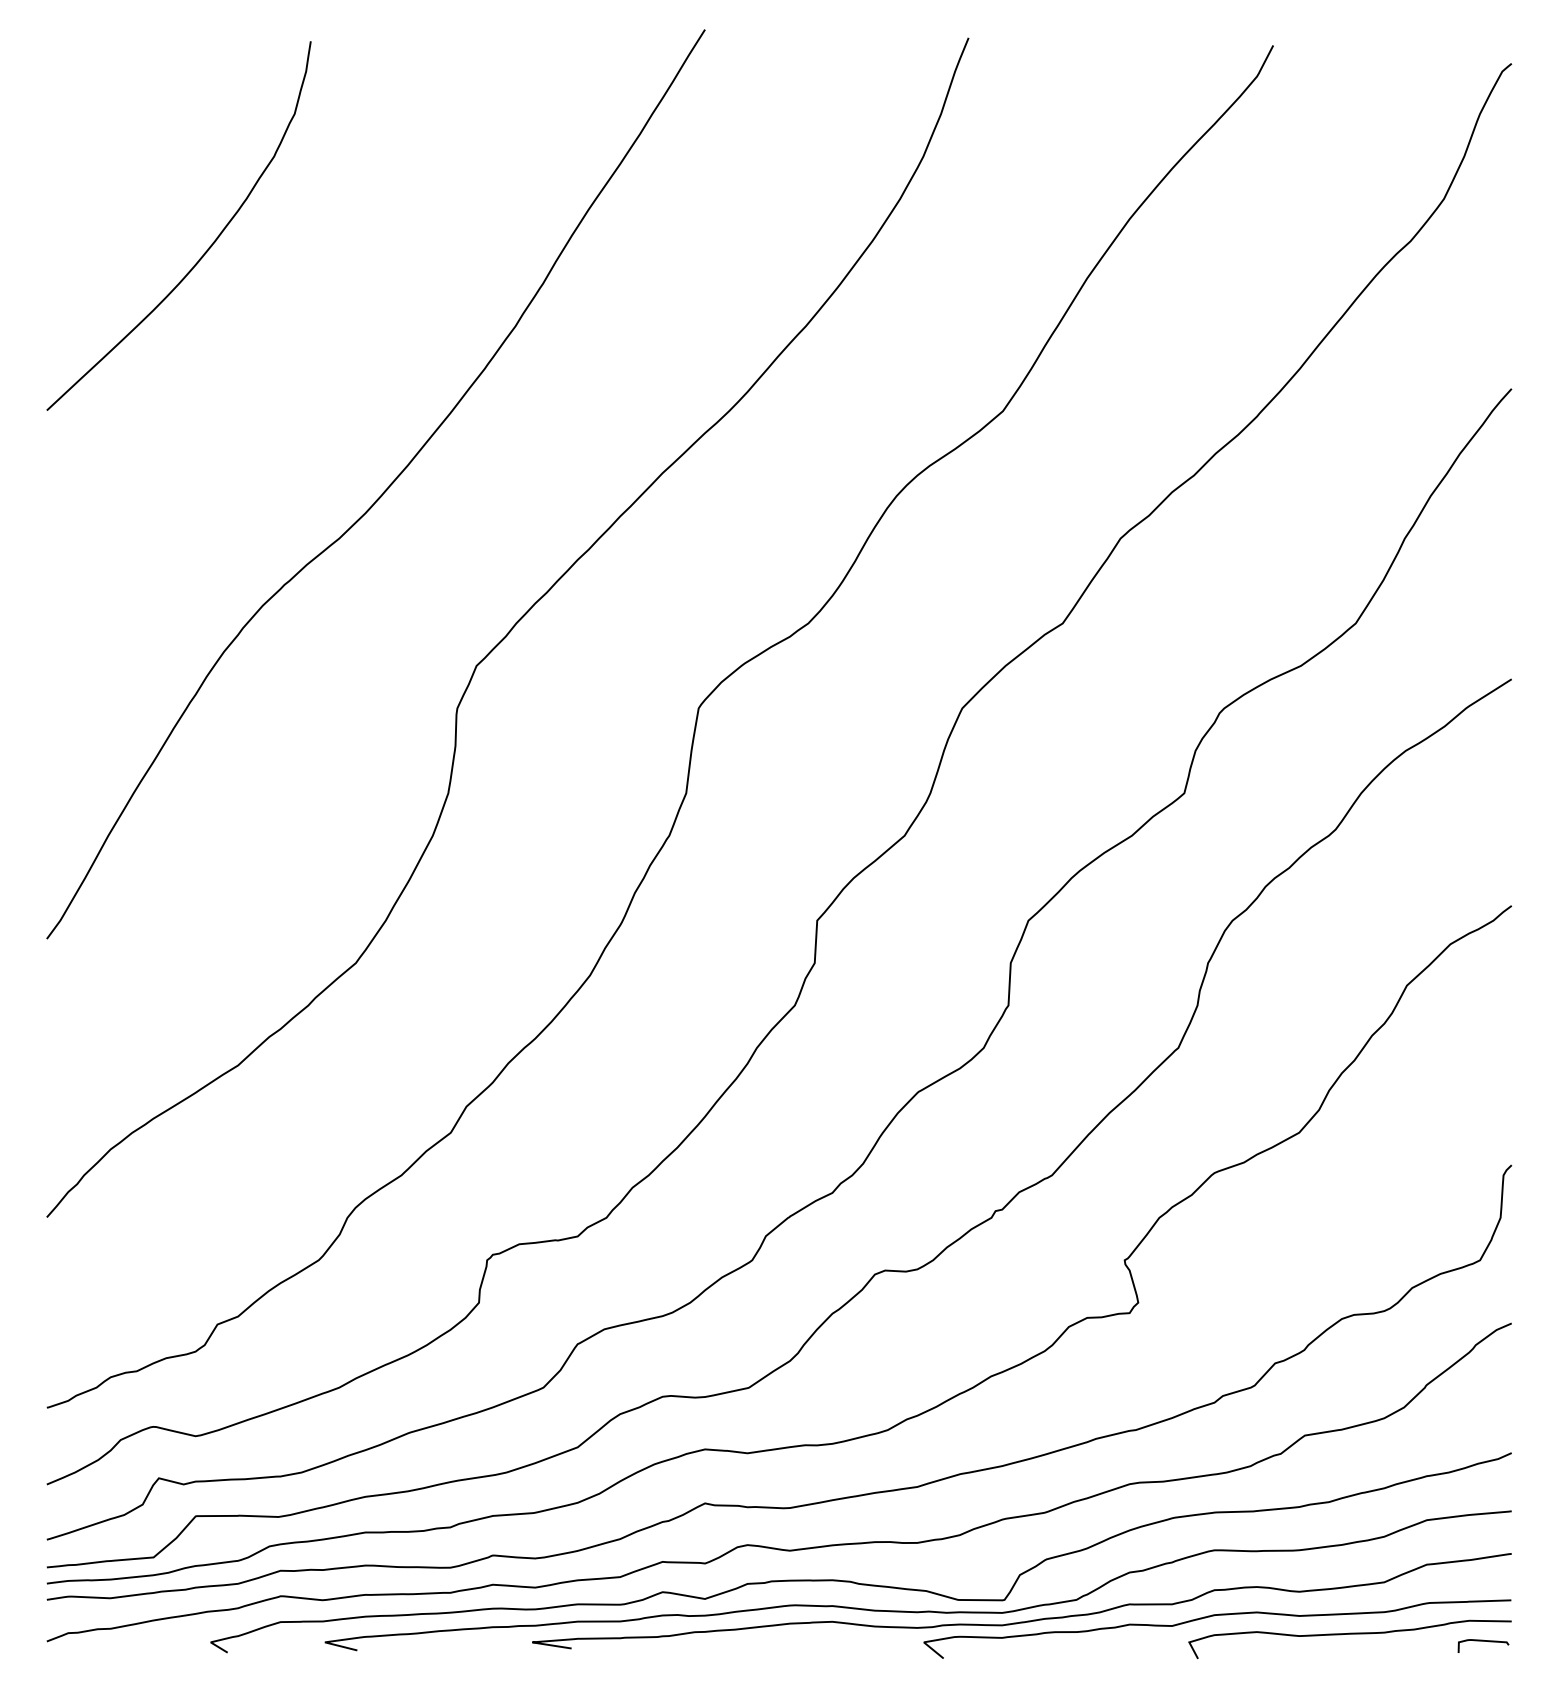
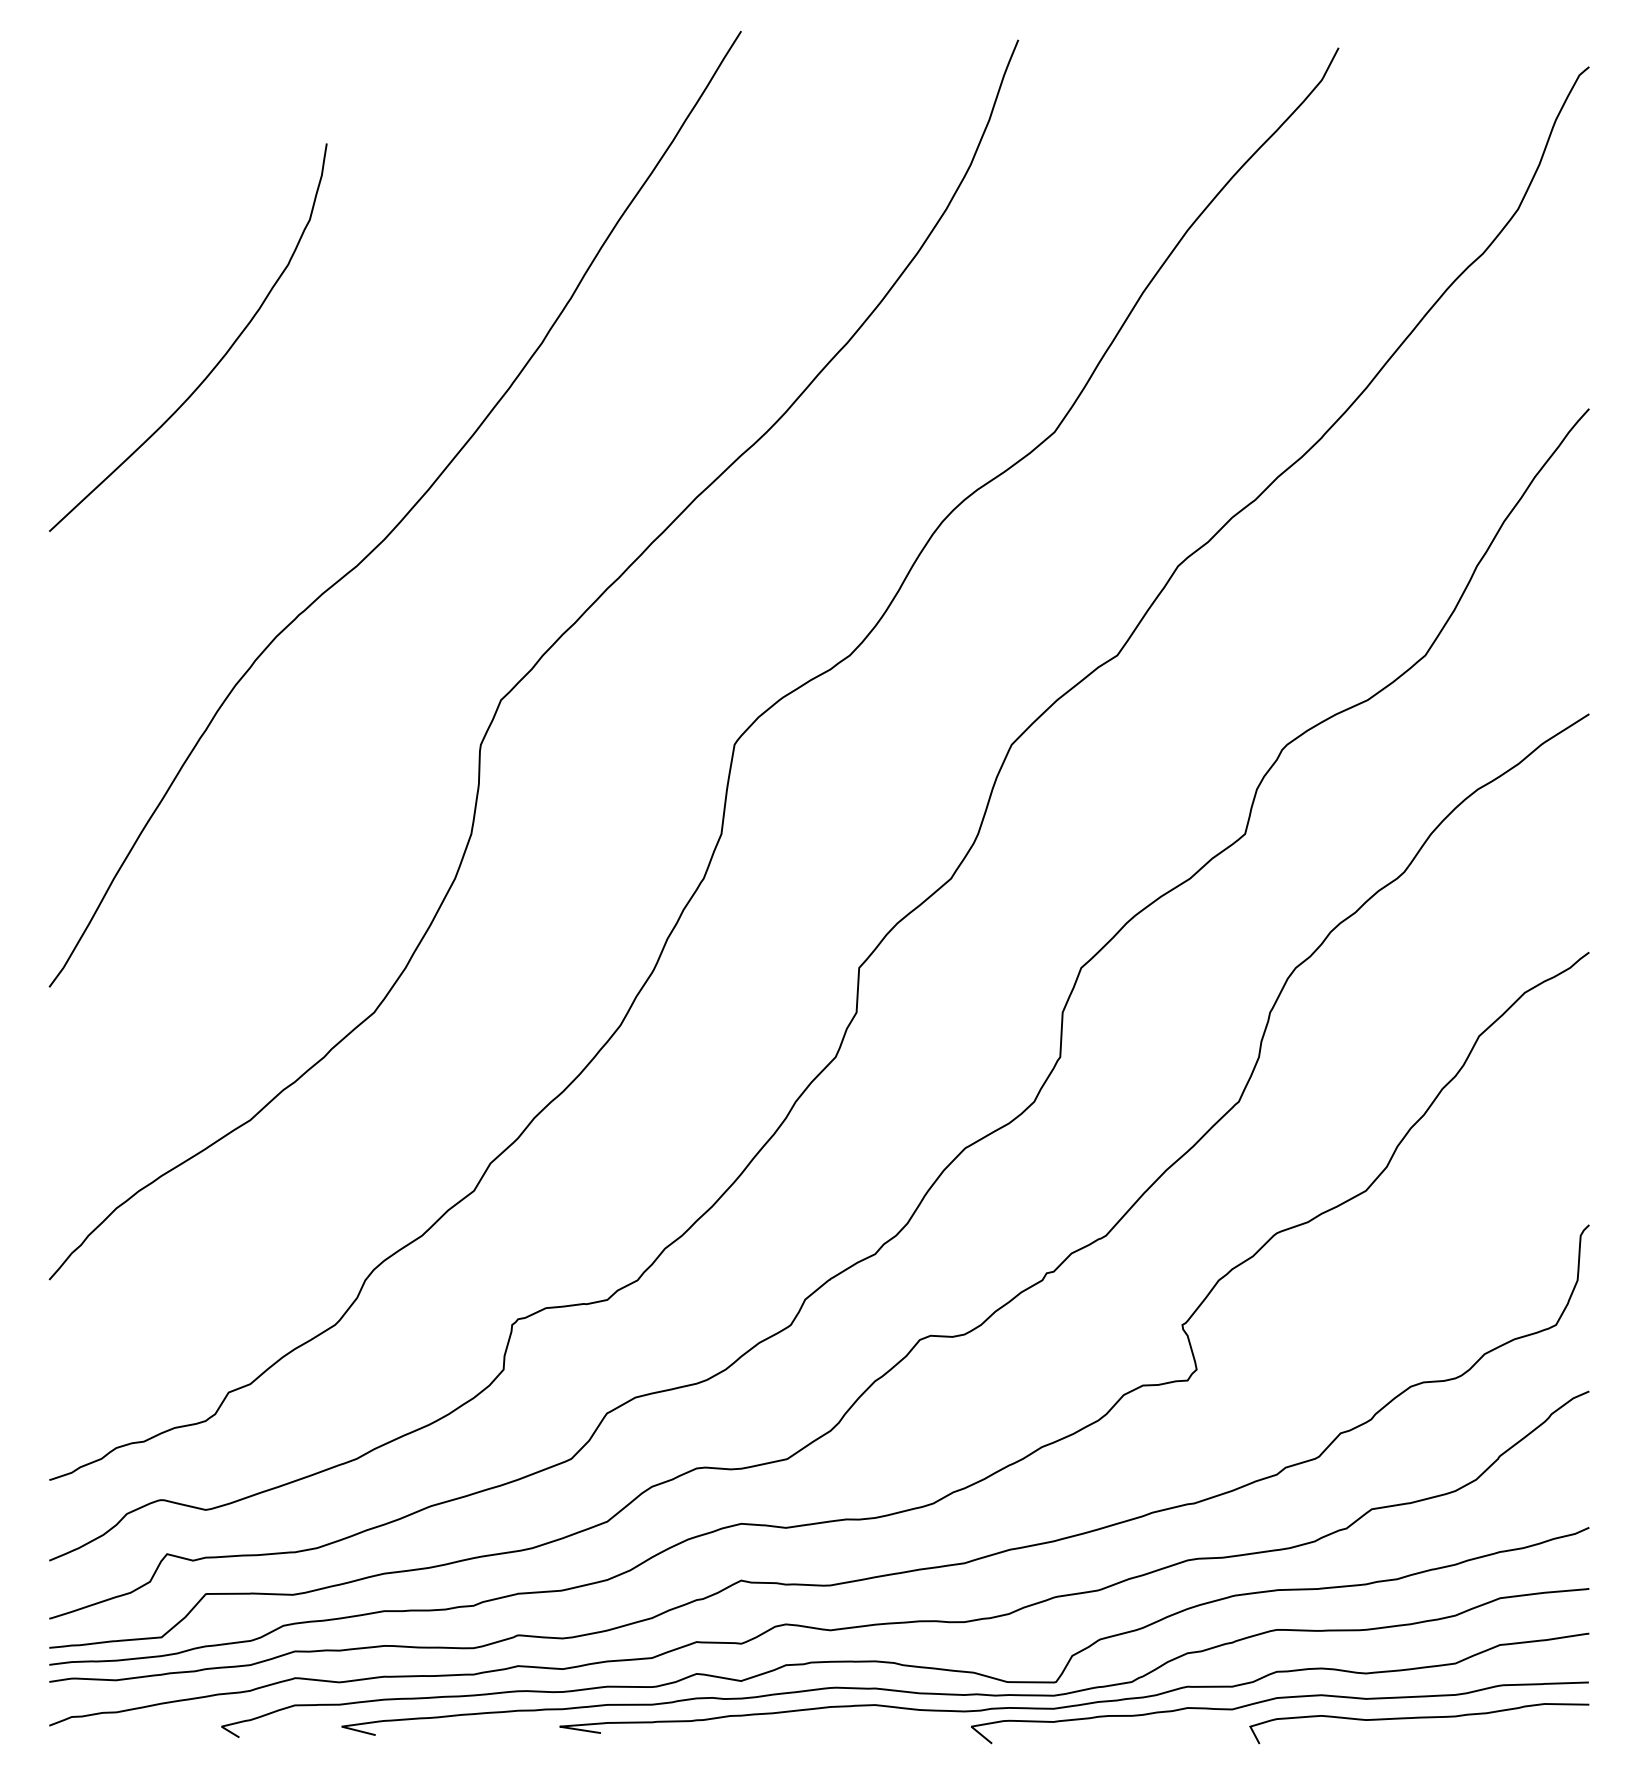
curve: (206, 249) -> (217, 362), moved
curve: (1485, 1642) -> (1561, 1726), removed

